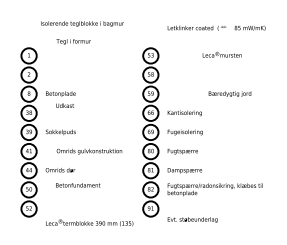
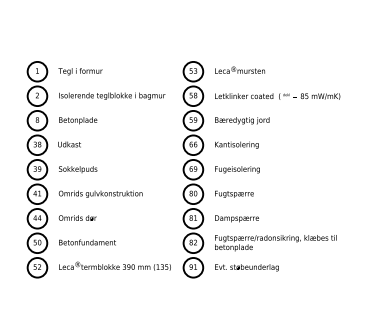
text: (82, 23) -> (112, 95), moved
text: (216, 27) -> (277, 95), moved
text: (73, 41) -> (80, 71), moved
text: (221, 54) -> (239, 69), moved
text: (229, 93) -> (241, 119), moved
text: (64, 105) -> (68, 144), moved
text: (89, 151) -> (100, 194), moved
text: (78, 185) -> (87, 242), moved
text: (192, 219) -> (246, 267), moved
text: (89, 222) -> (114, 265), moved

